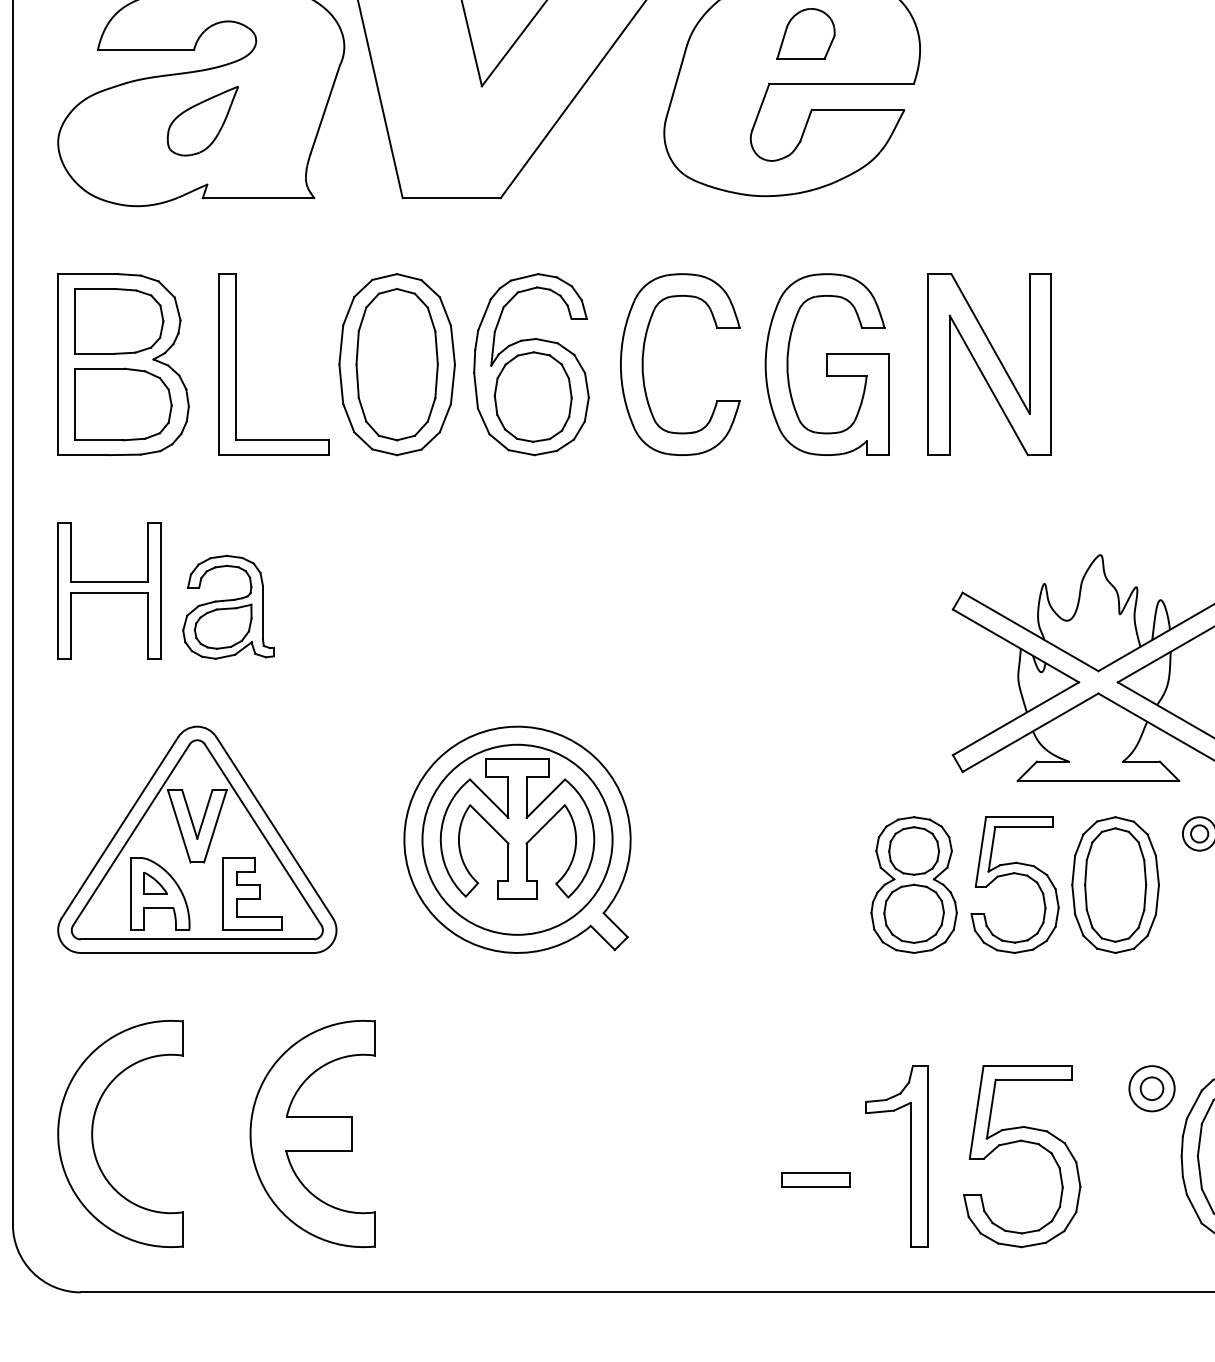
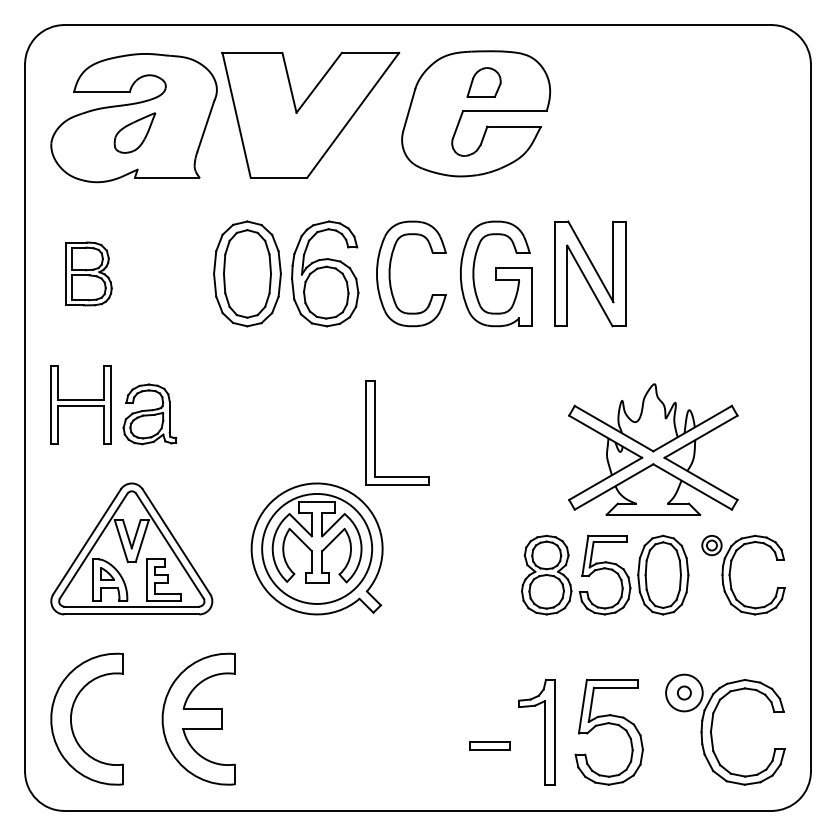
part: (122, 363) -> (88, 273), size x0.6
part: (236, 363) -> (375, 432), moved
circle: (1152, 1087) -> (684, 692), size x1.4

